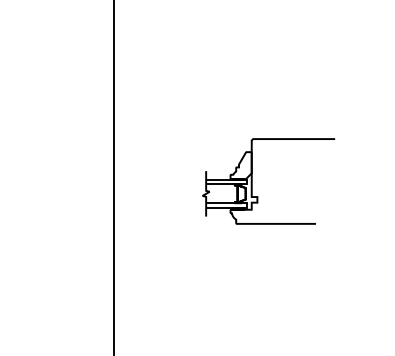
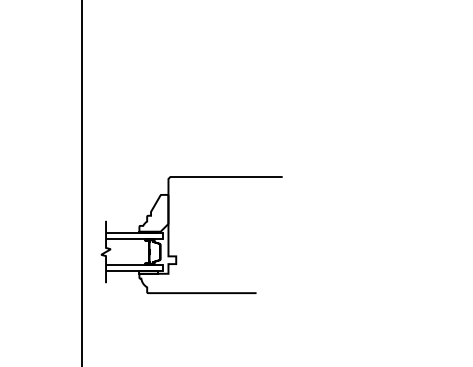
part: (252, 181) -> (169, 235), moved

